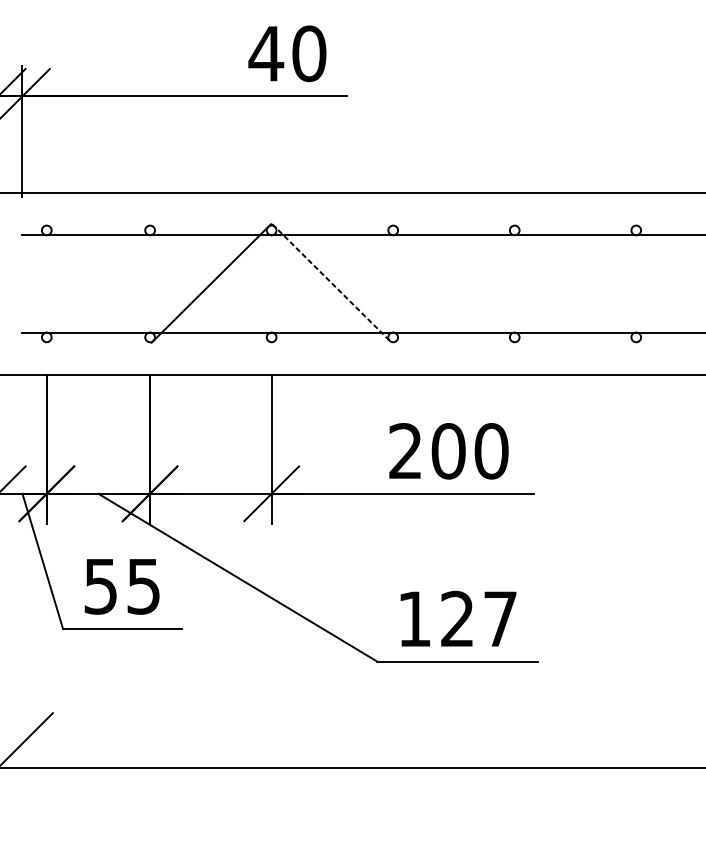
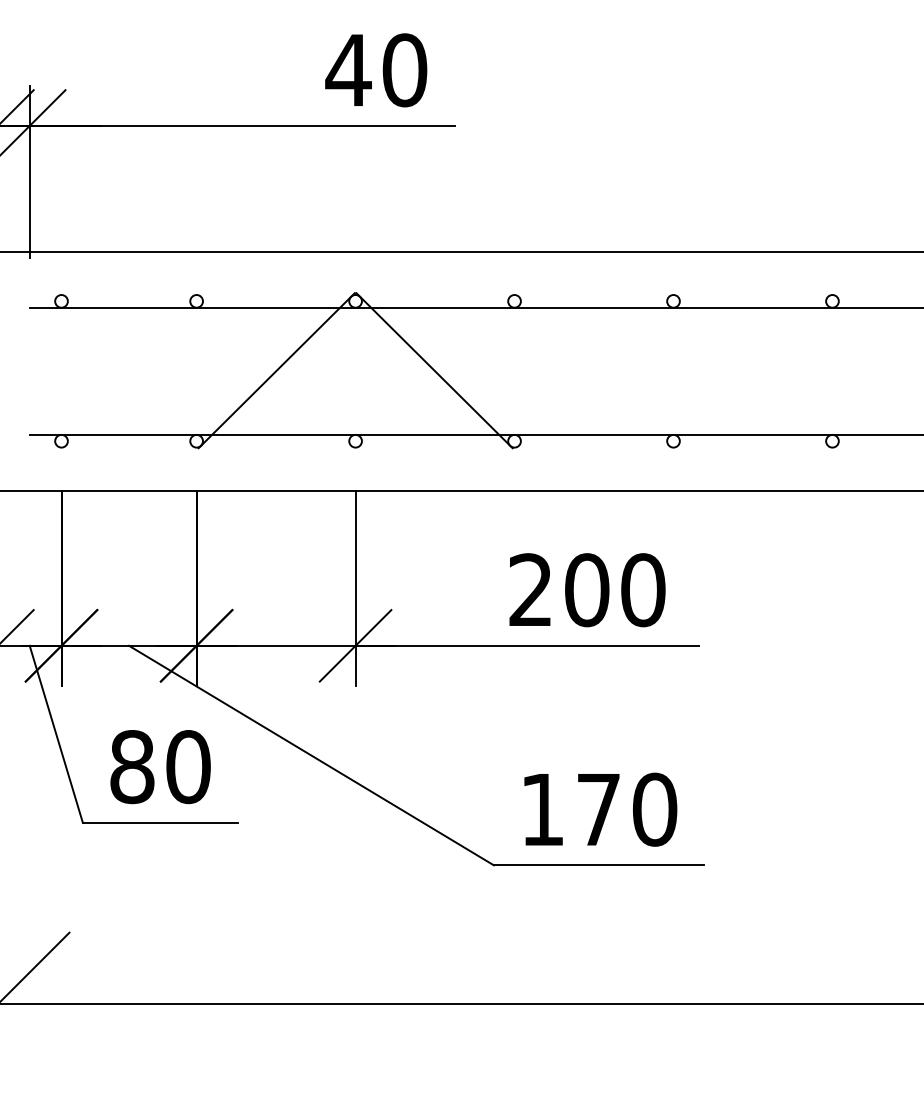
line: (331, 284) -> (434, 371), dashed -> solid
text: (122, 586) -> (160, 767), 55 -> 80
text: (479, 618) -> (627, 809), 127 -> 170

